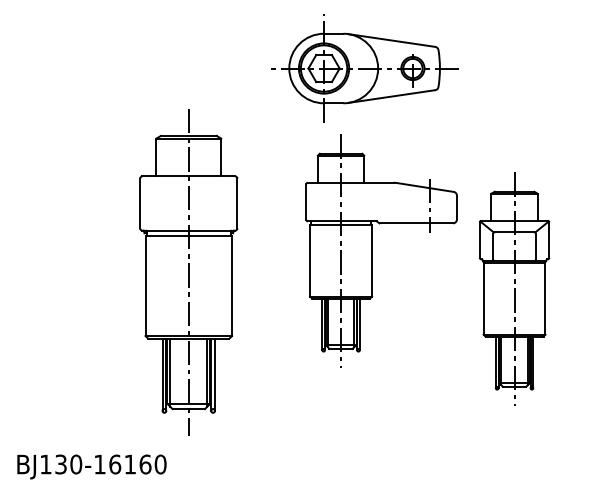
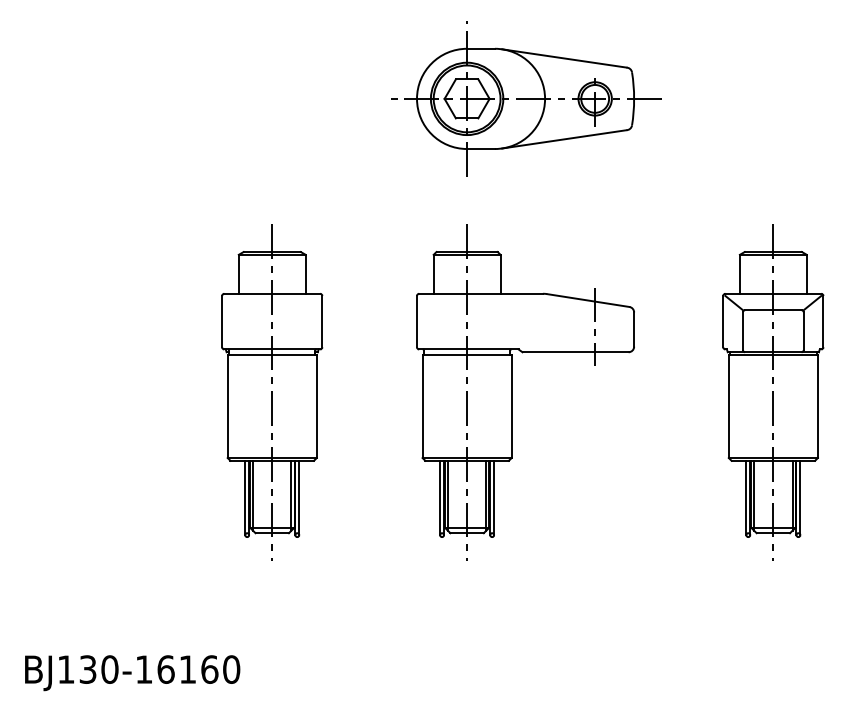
part: (372, 250) -> (512, 391), moved
part: (188, 271) -> (271, 391), size x0.71
part: (514, 288) -> (773, 391), moved

